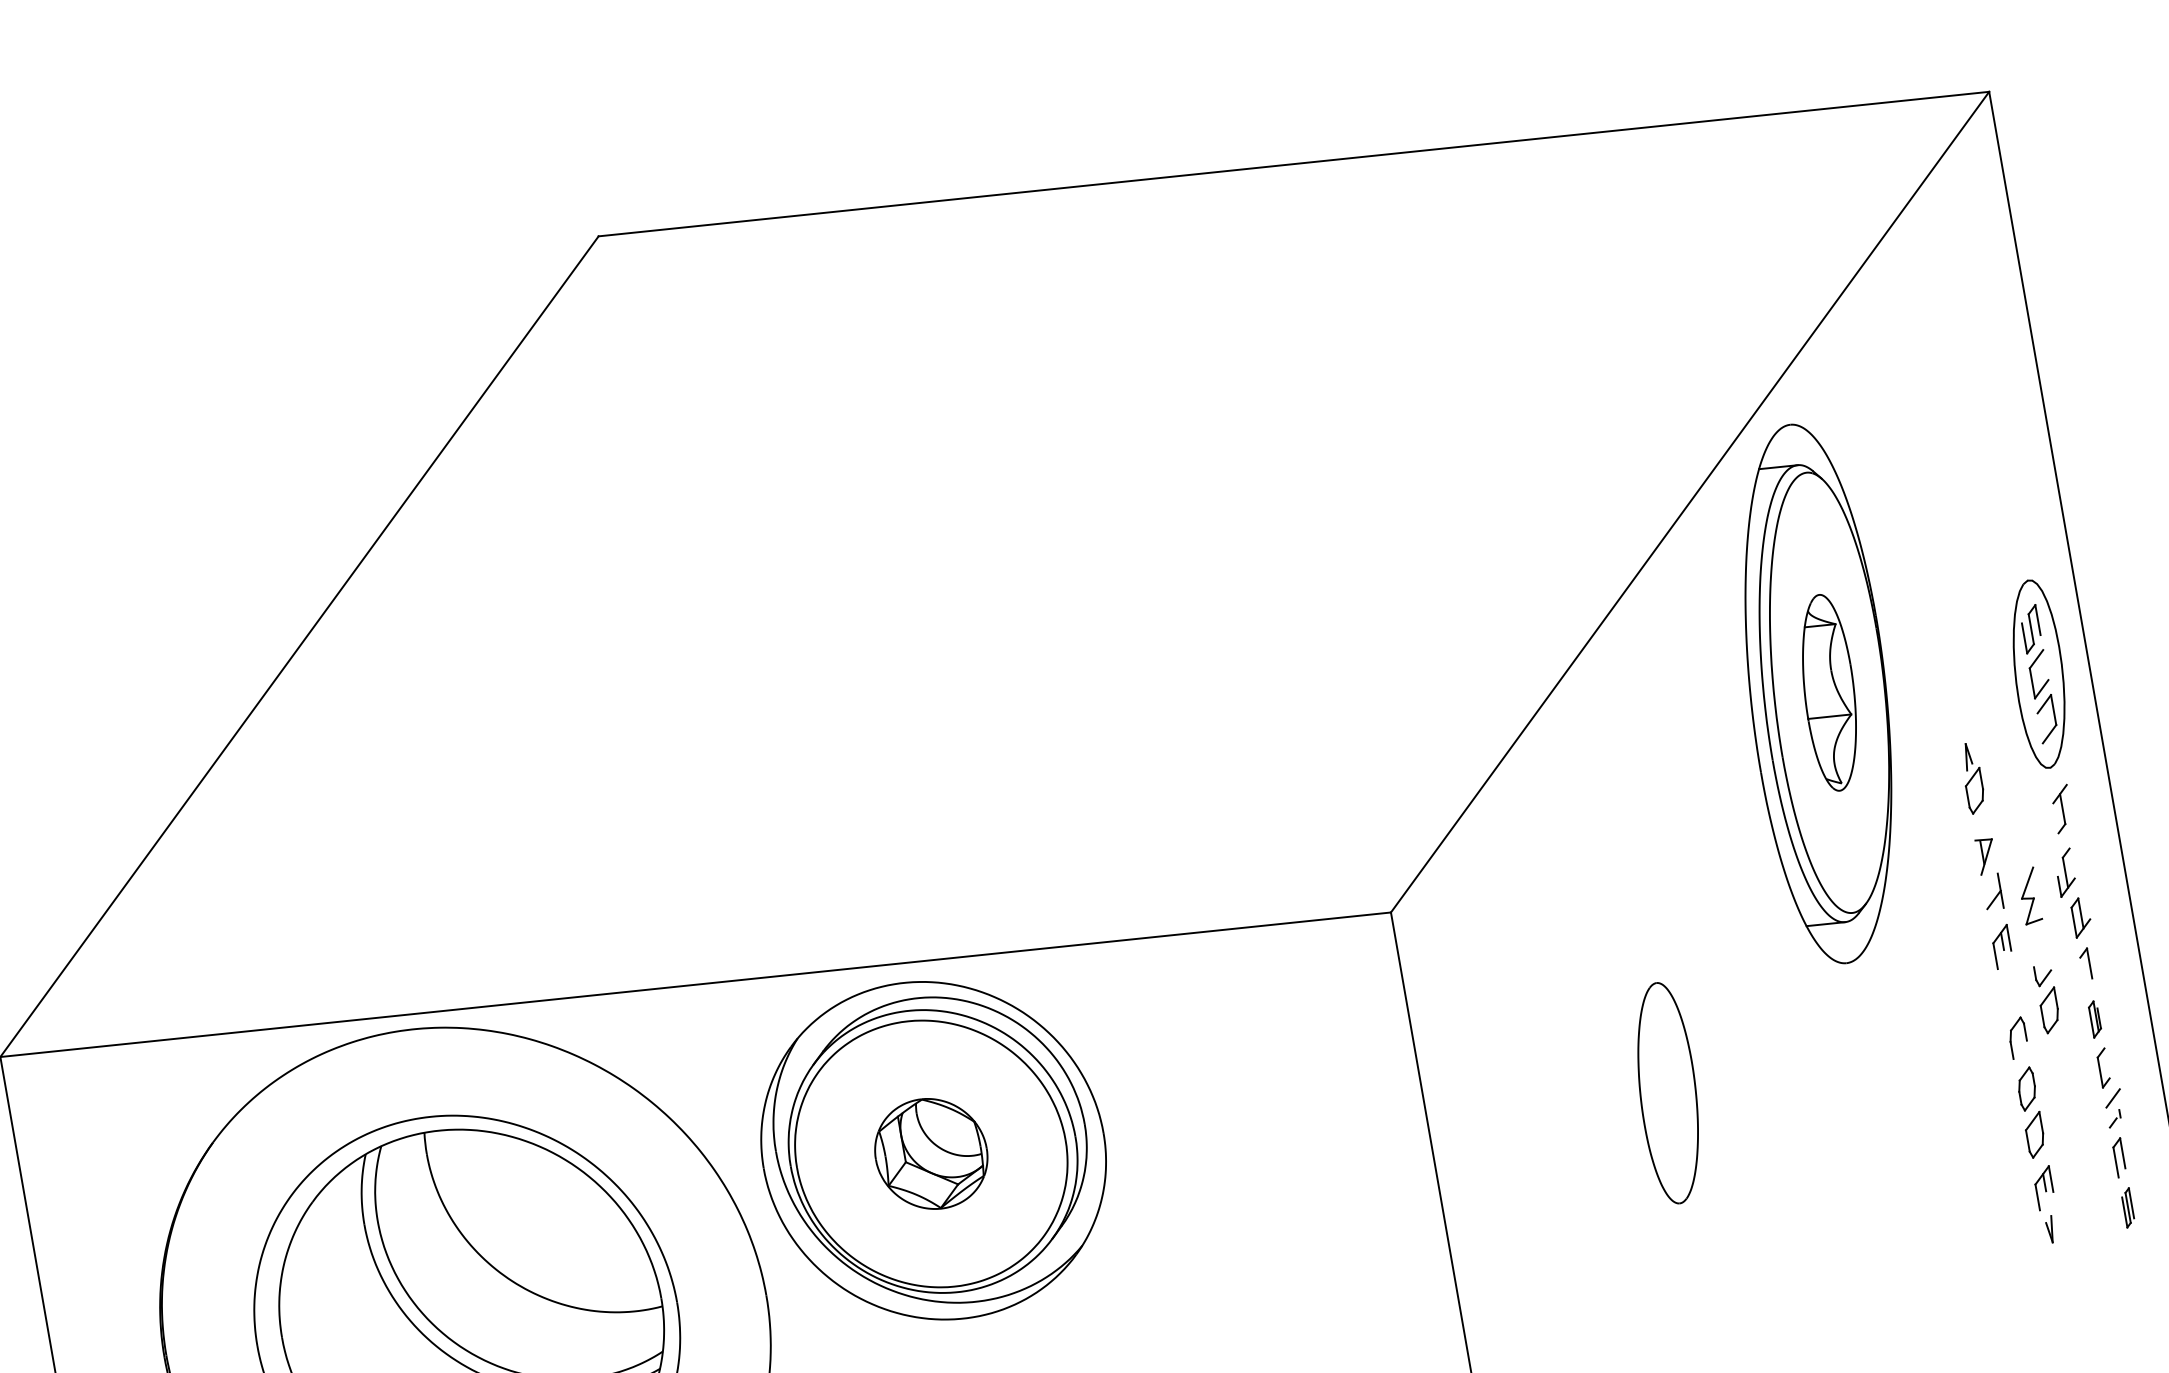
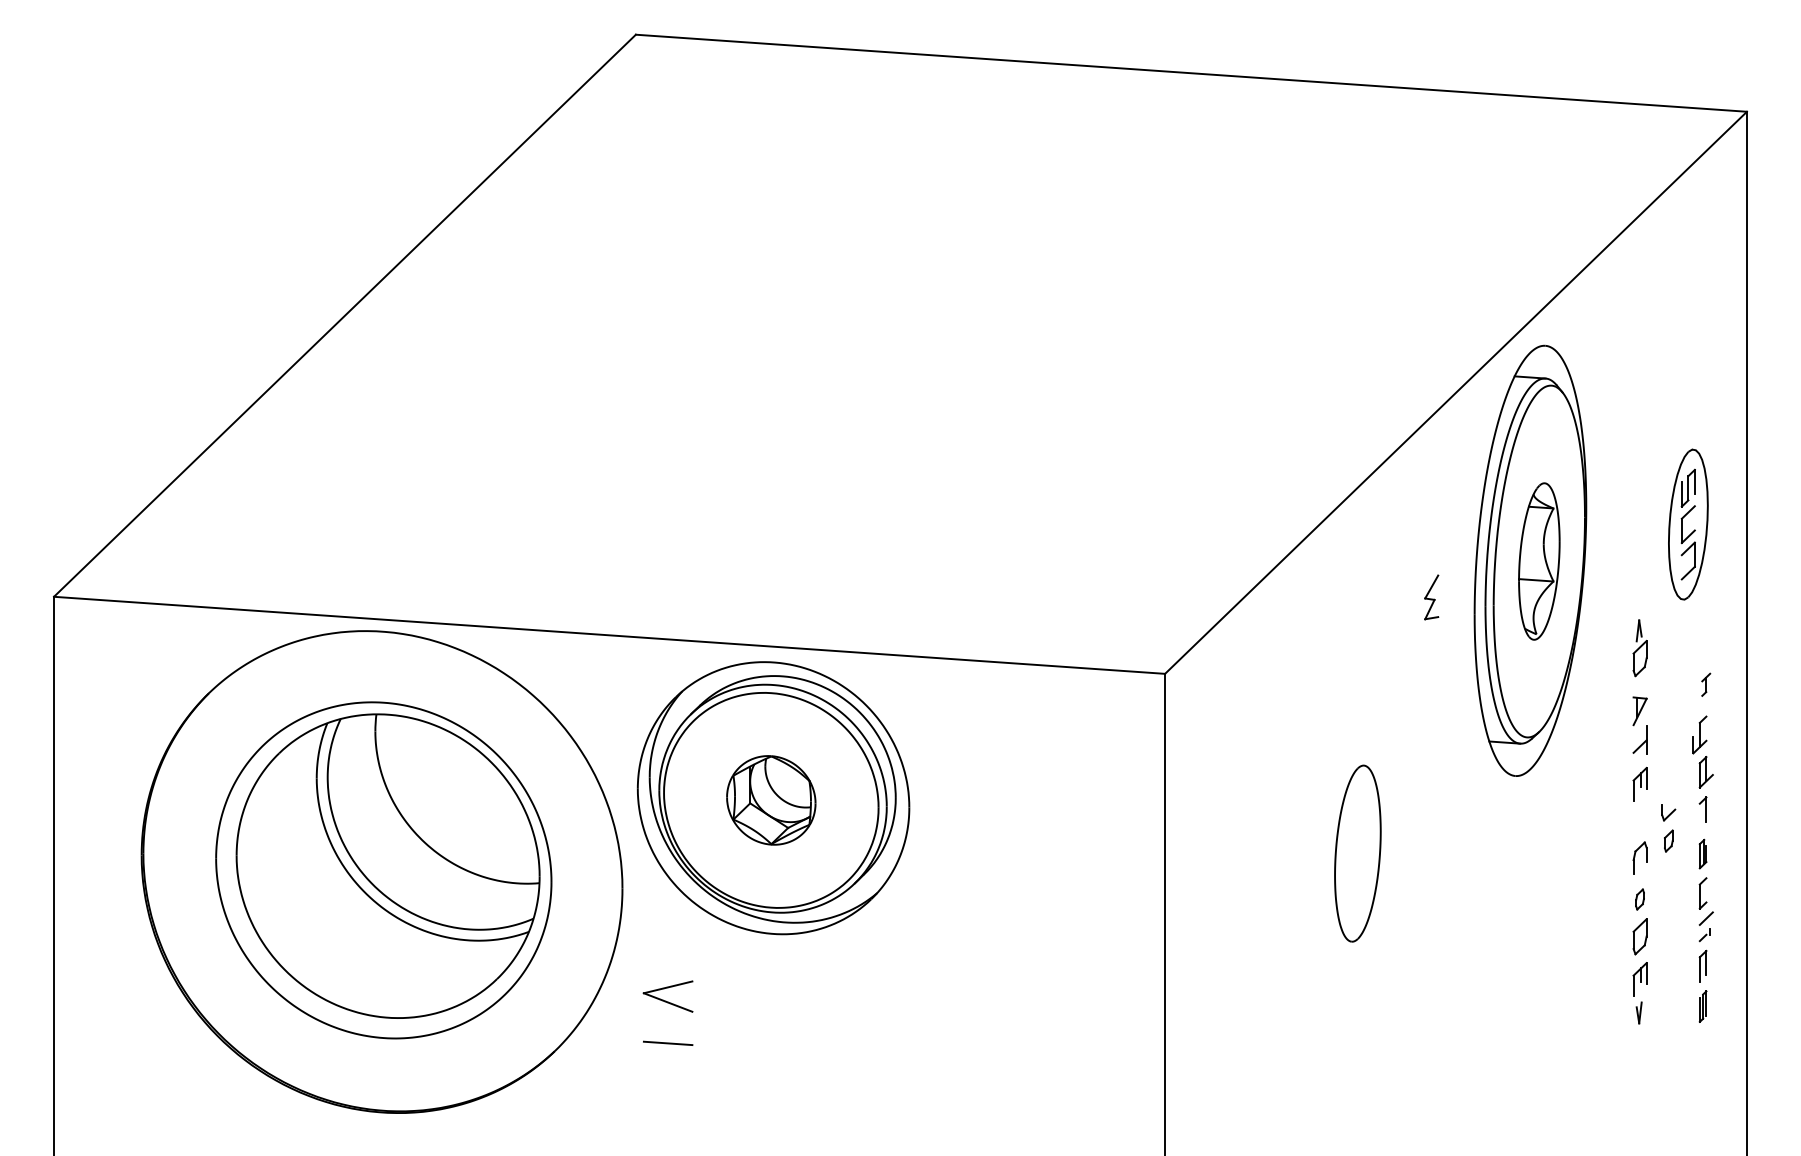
part: (2039, 674) -> (1688, 524), moved
part: (2061, 809) -> (1705, 684), size x0.6
part: (2029, 896) -> (1431, 597), moved
part: (2049, 1009) -> (1668, 840), size x0.6
part: (2026, 1089) -> (1639, 899), size x0.6

